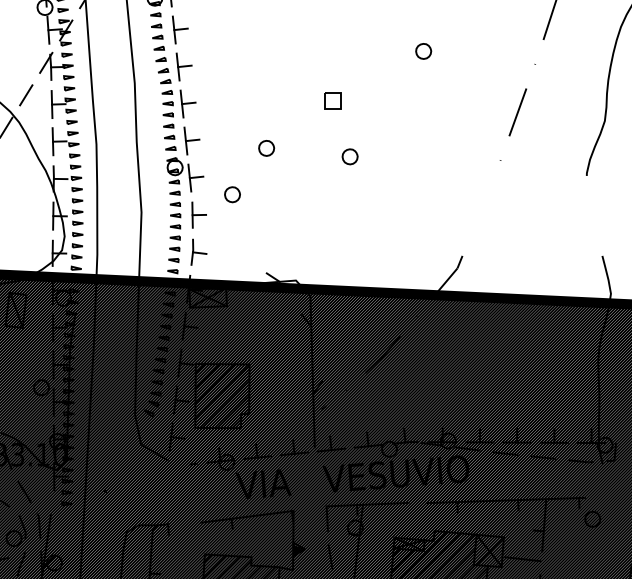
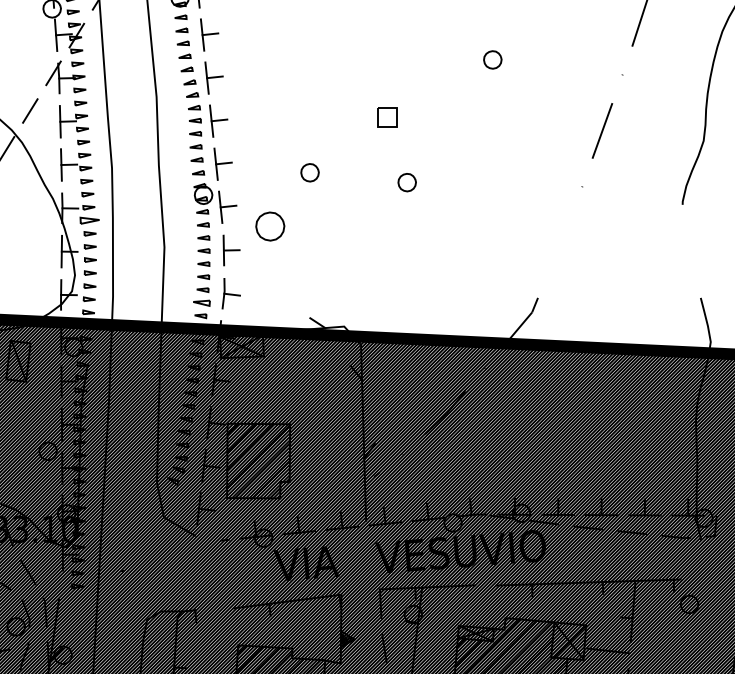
part: (77, 189) -> (89, 220), size x1.6
part: (232, 194) -> (270, 226), size x1.6
part: (173, 259) -> (201, 302), size x1.4

